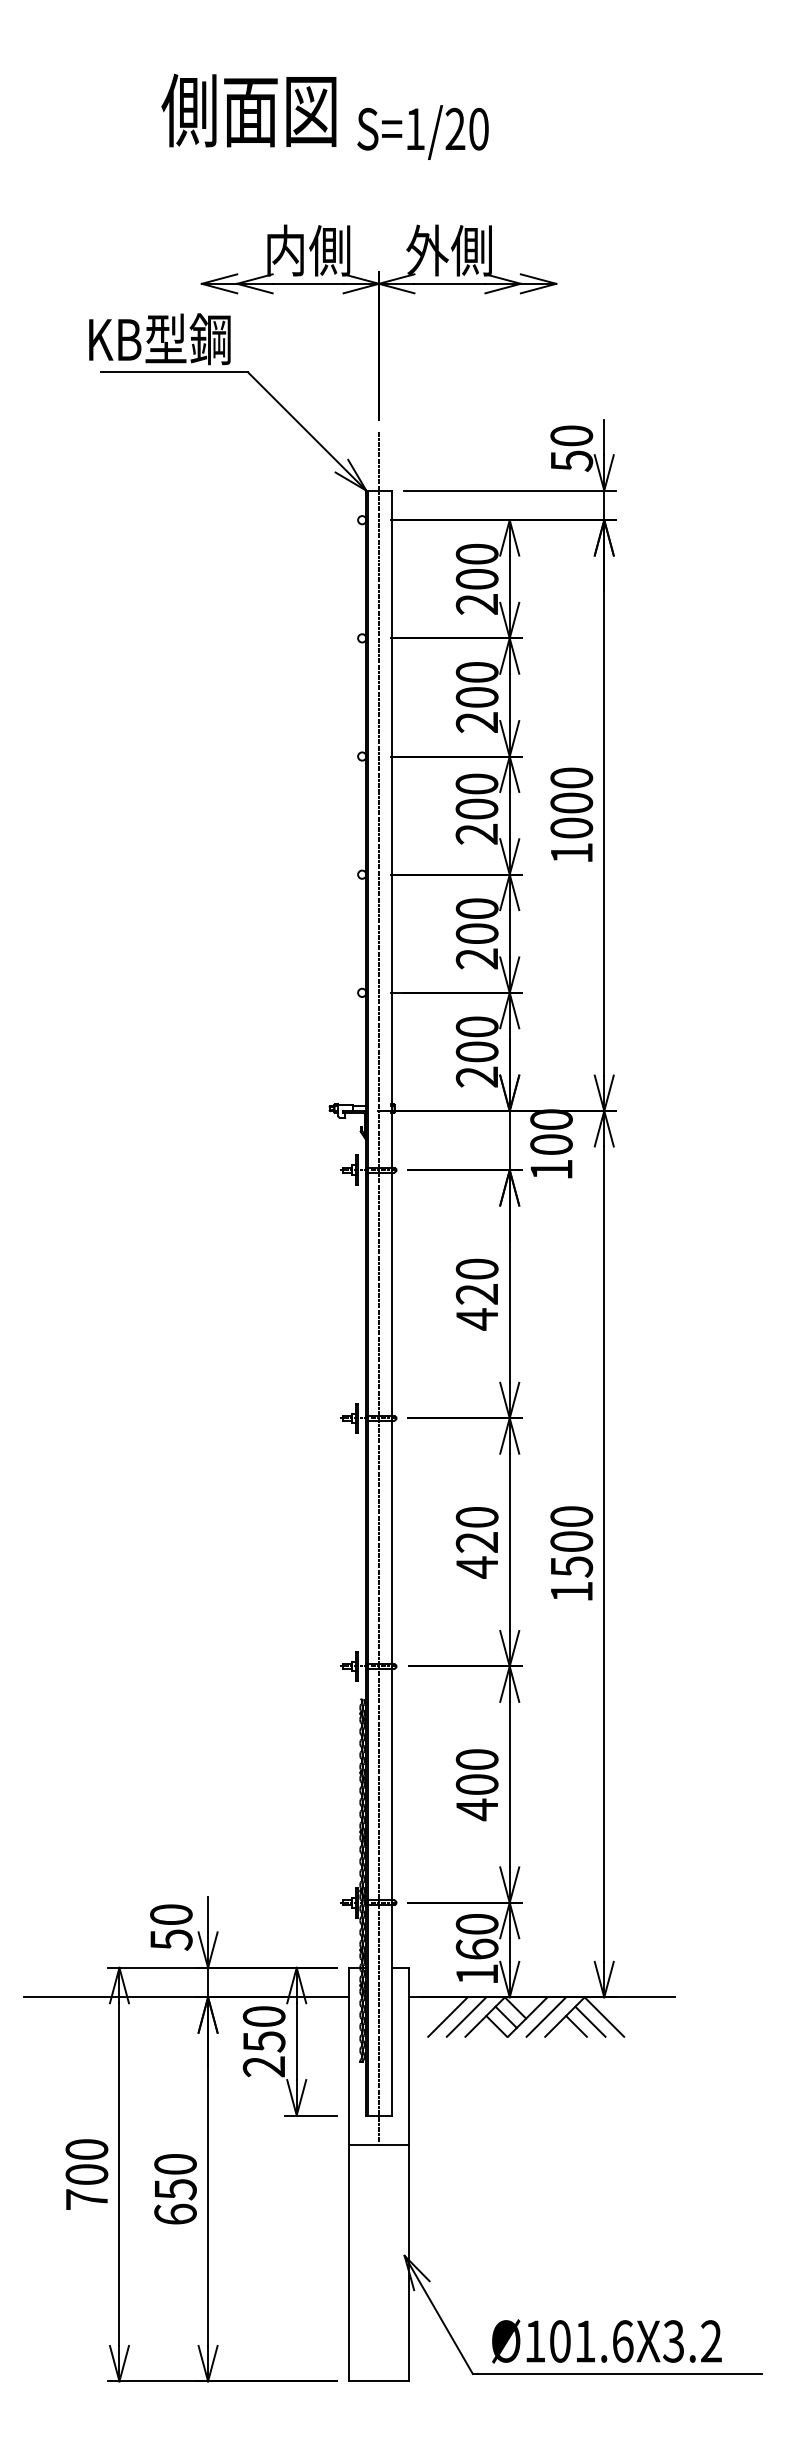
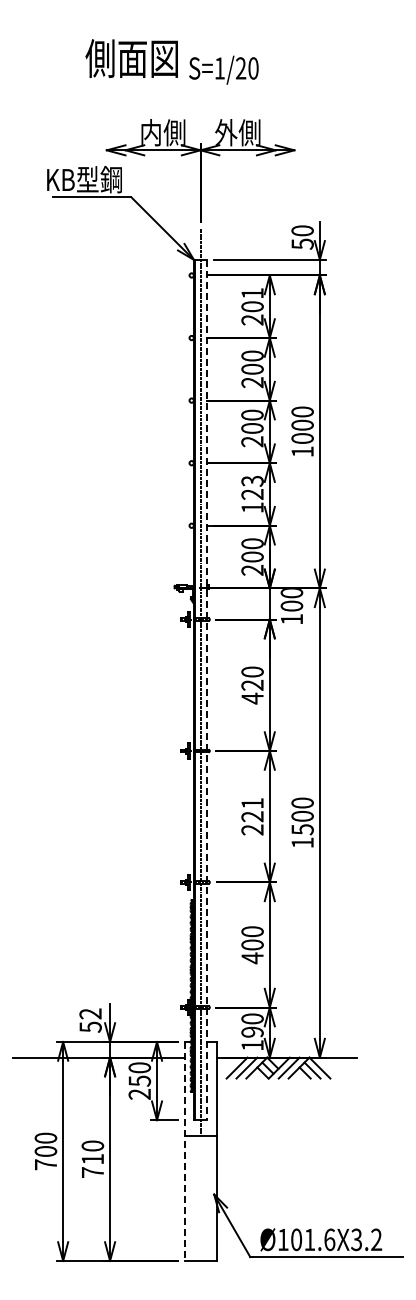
text: (477, 554) -> (252, 293), 200 -> 201
text: (477, 933) -> (252, 494), 200 -> 123
line: (392, 1303) -> (207, 690), solid -> dashed
text: (477, 1543) -> (252, 817), 420 -> 221
text: (171, 1914) -> (90, 1013), 50 -> 52
text: (477, 1948) -> (252, 1031), 160 -> 190
line: (348, 2174) -> (184, 1151), solid -> dashed
text: (174, 2201) -> (92, 1165), 650 -> 710

